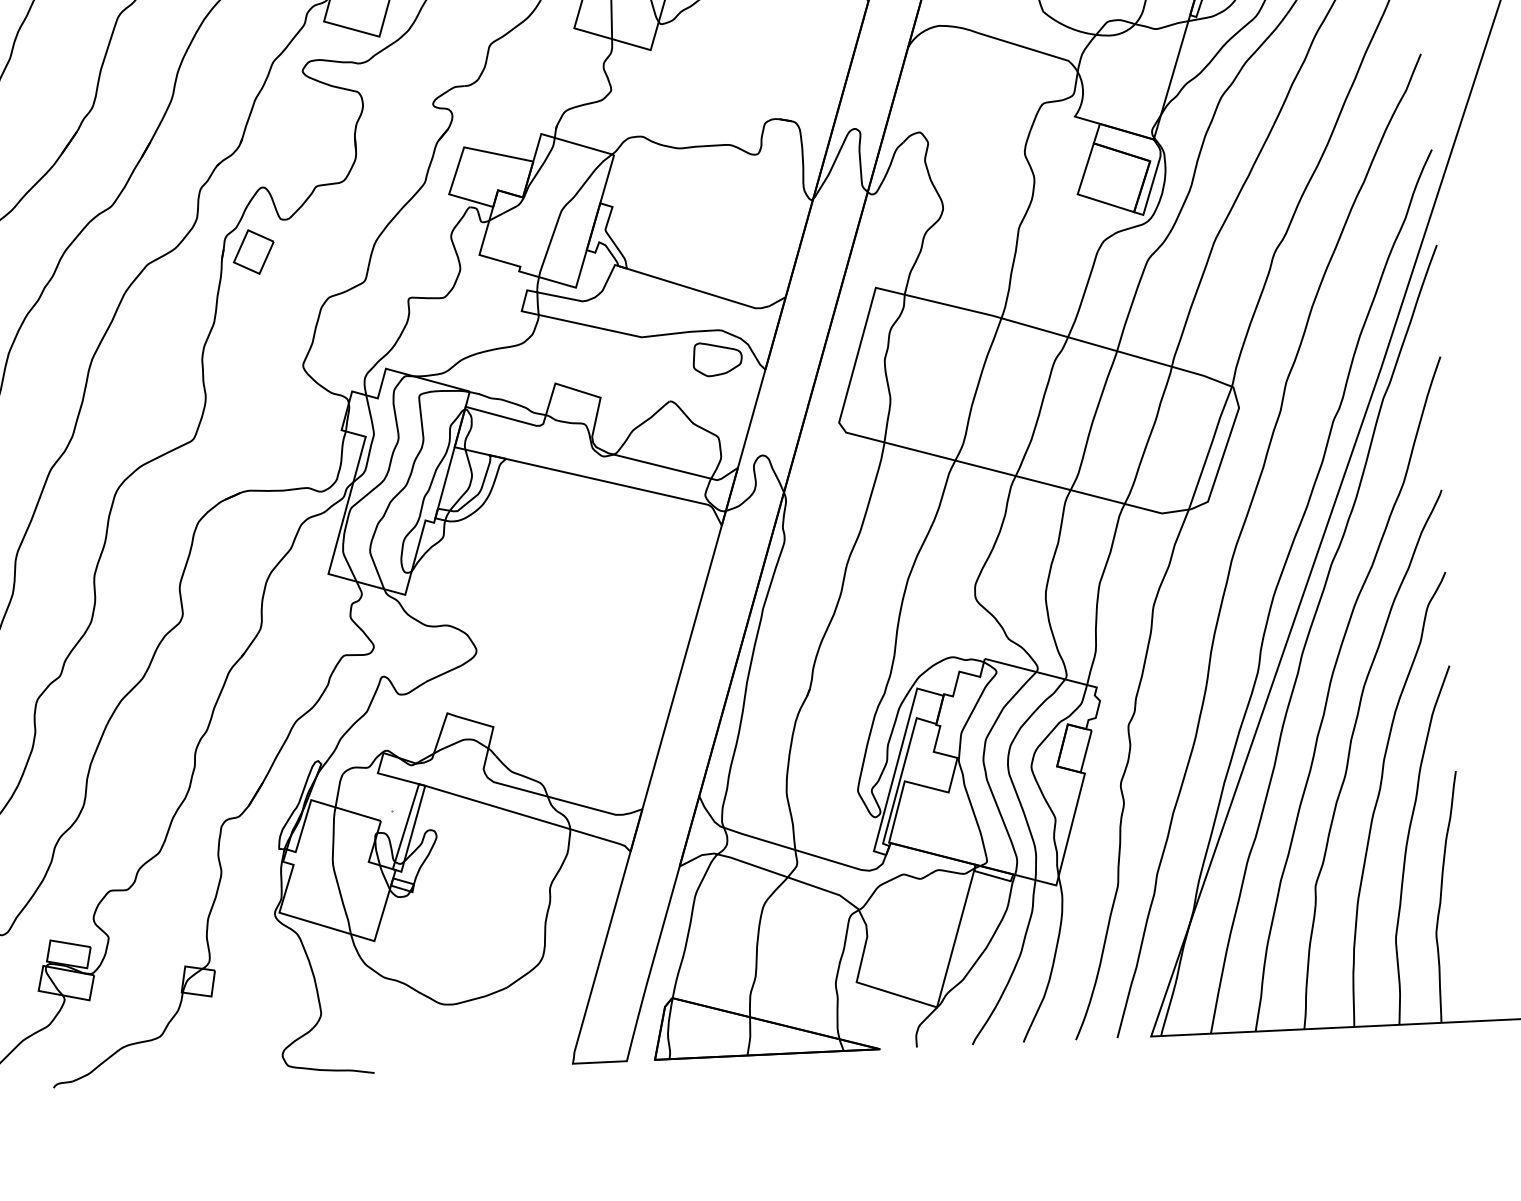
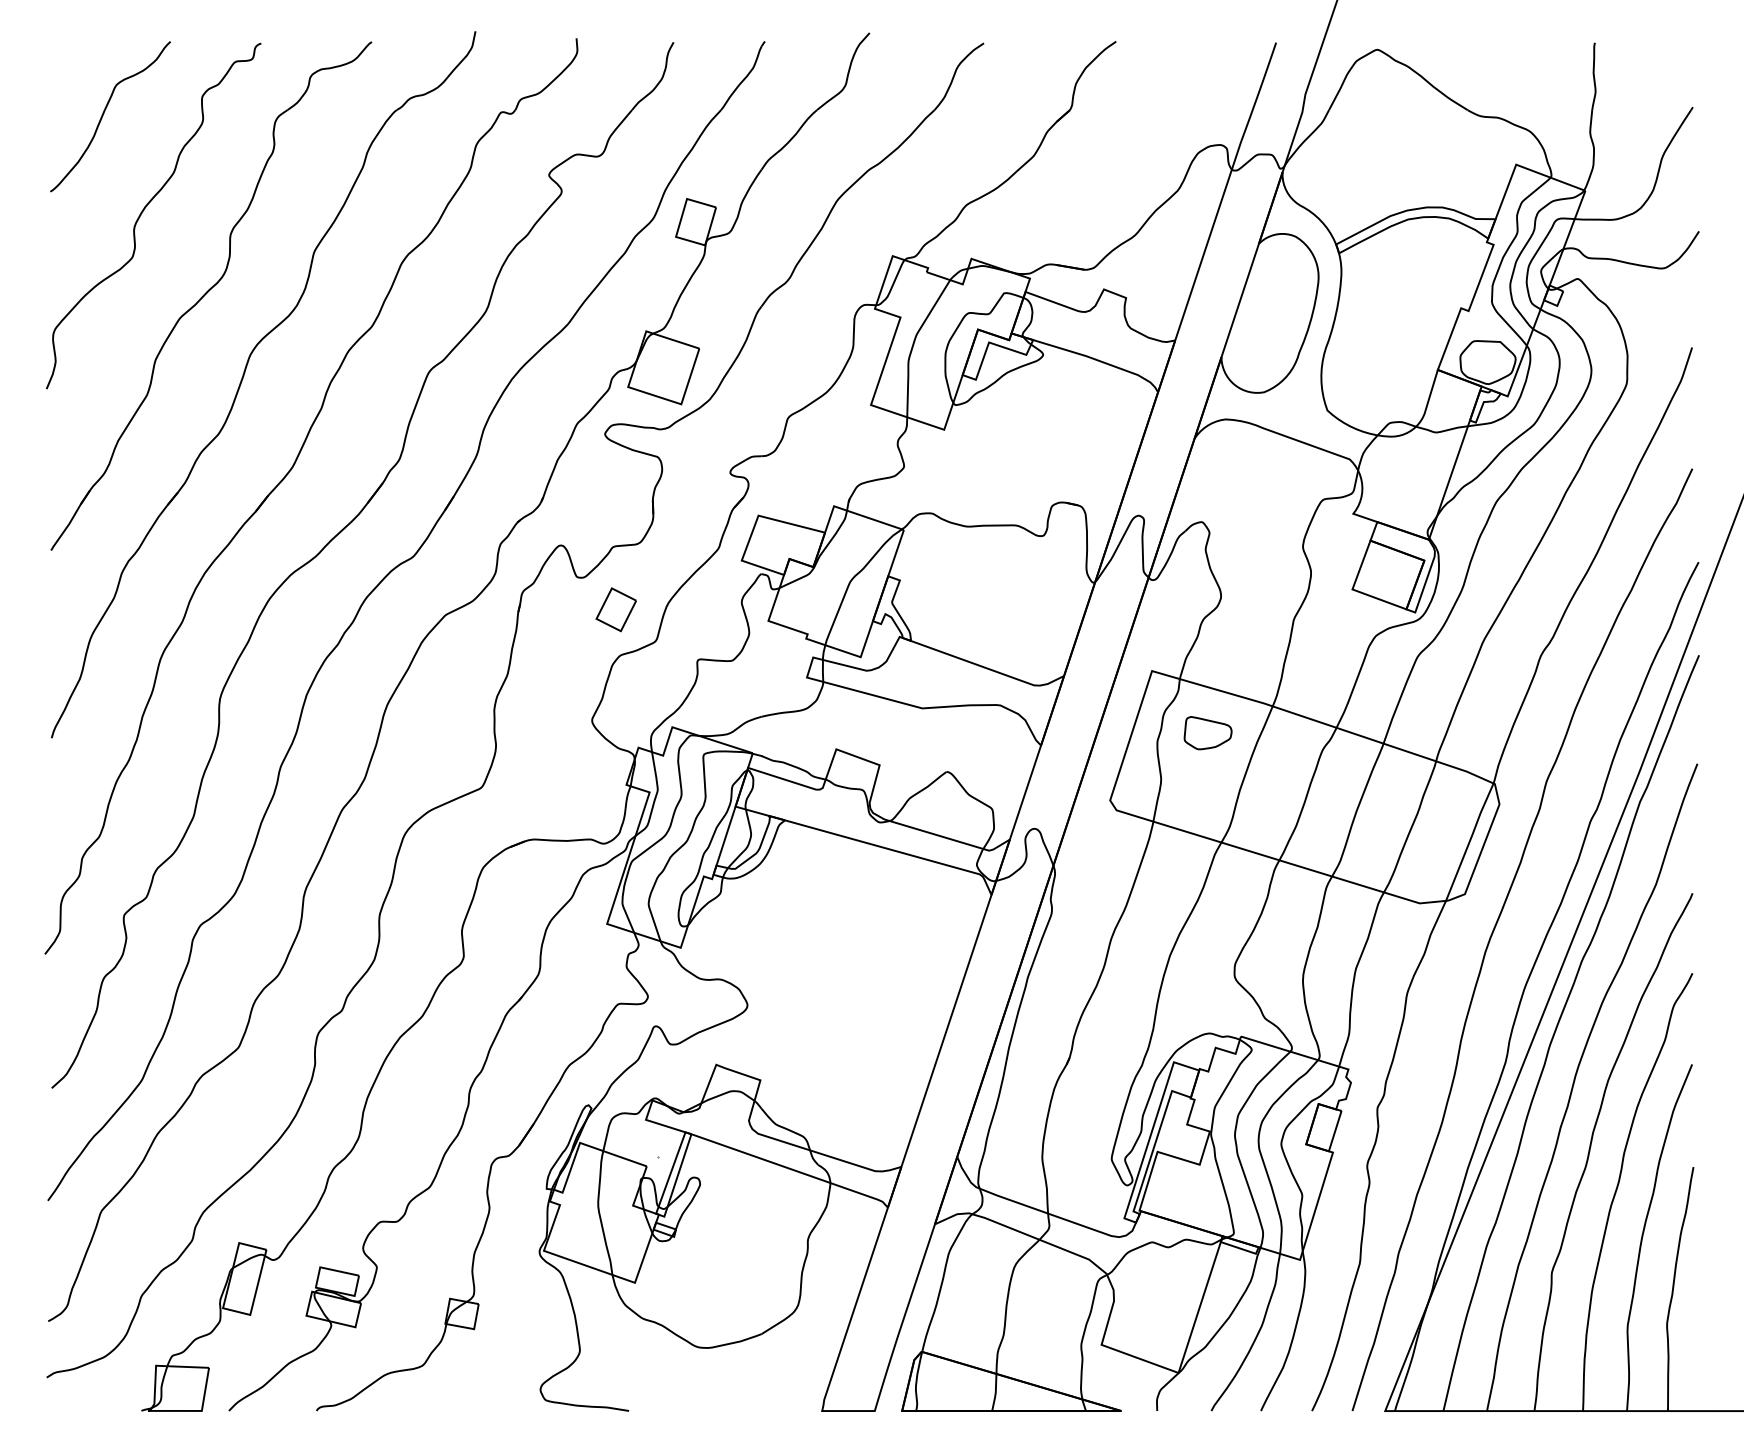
part: (252, 251) -> (615, 609), moved
part: (717, 359) -> (1207, 733), moved

